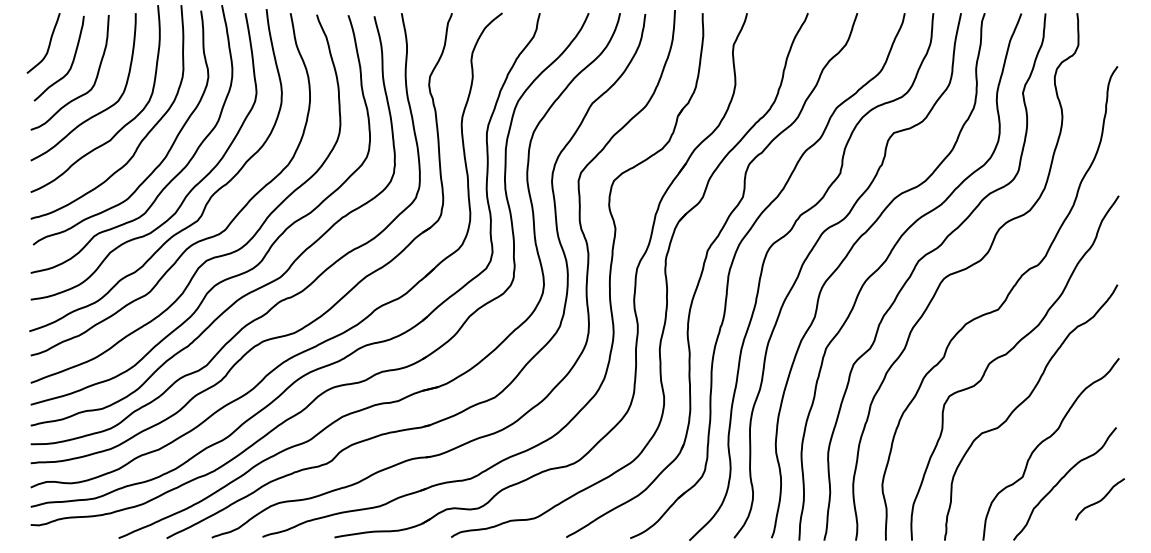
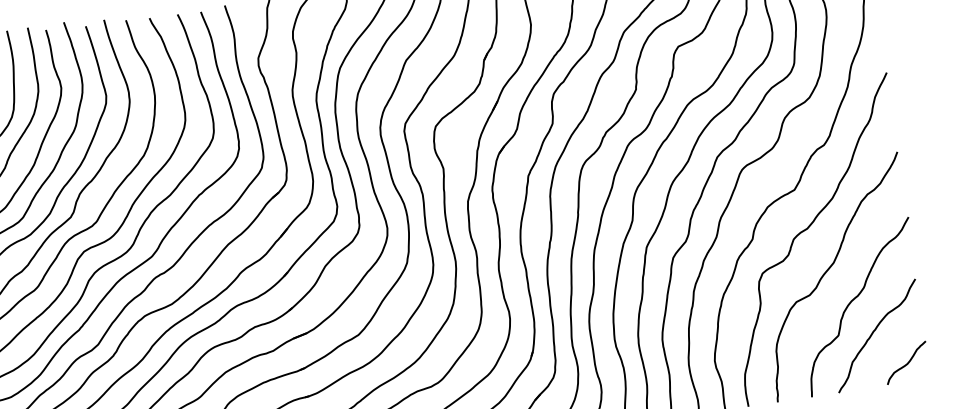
curve: (1100, 499) -> (907, 362), moved

